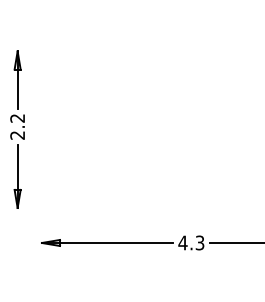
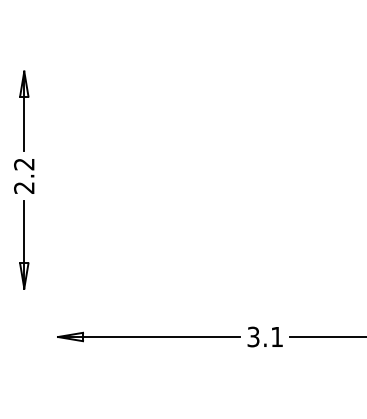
text: (191, 242) -> (265, 336), 4.3 -> 3.1

